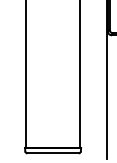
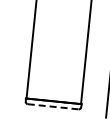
line: (53, 153) -> (53, 106), solid -> dashed

